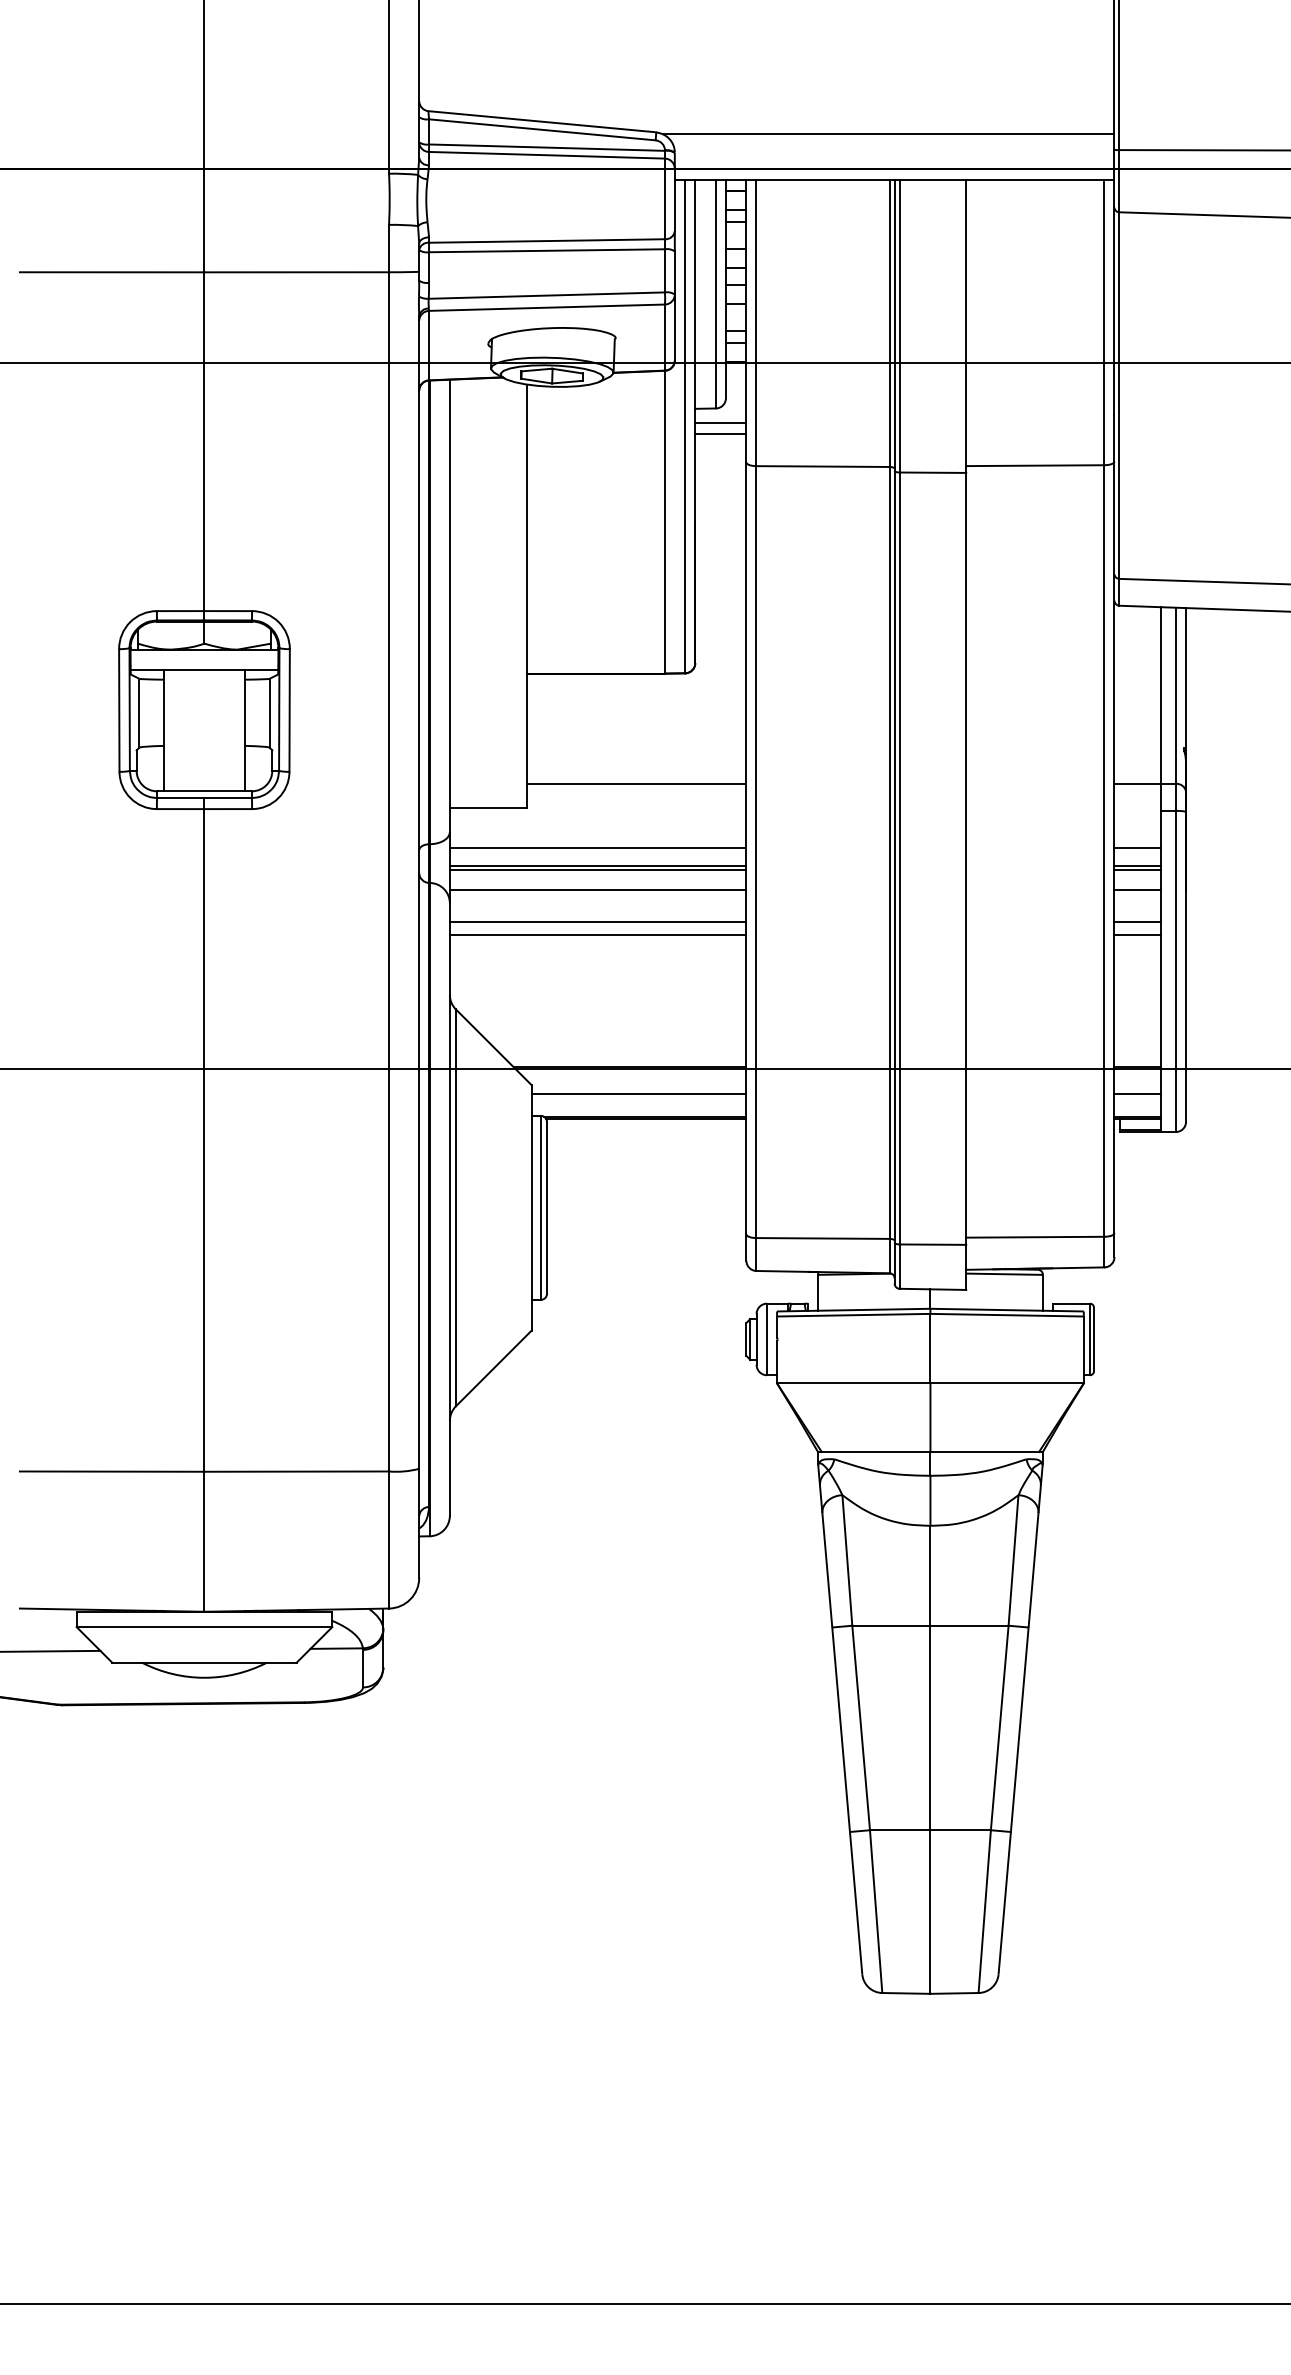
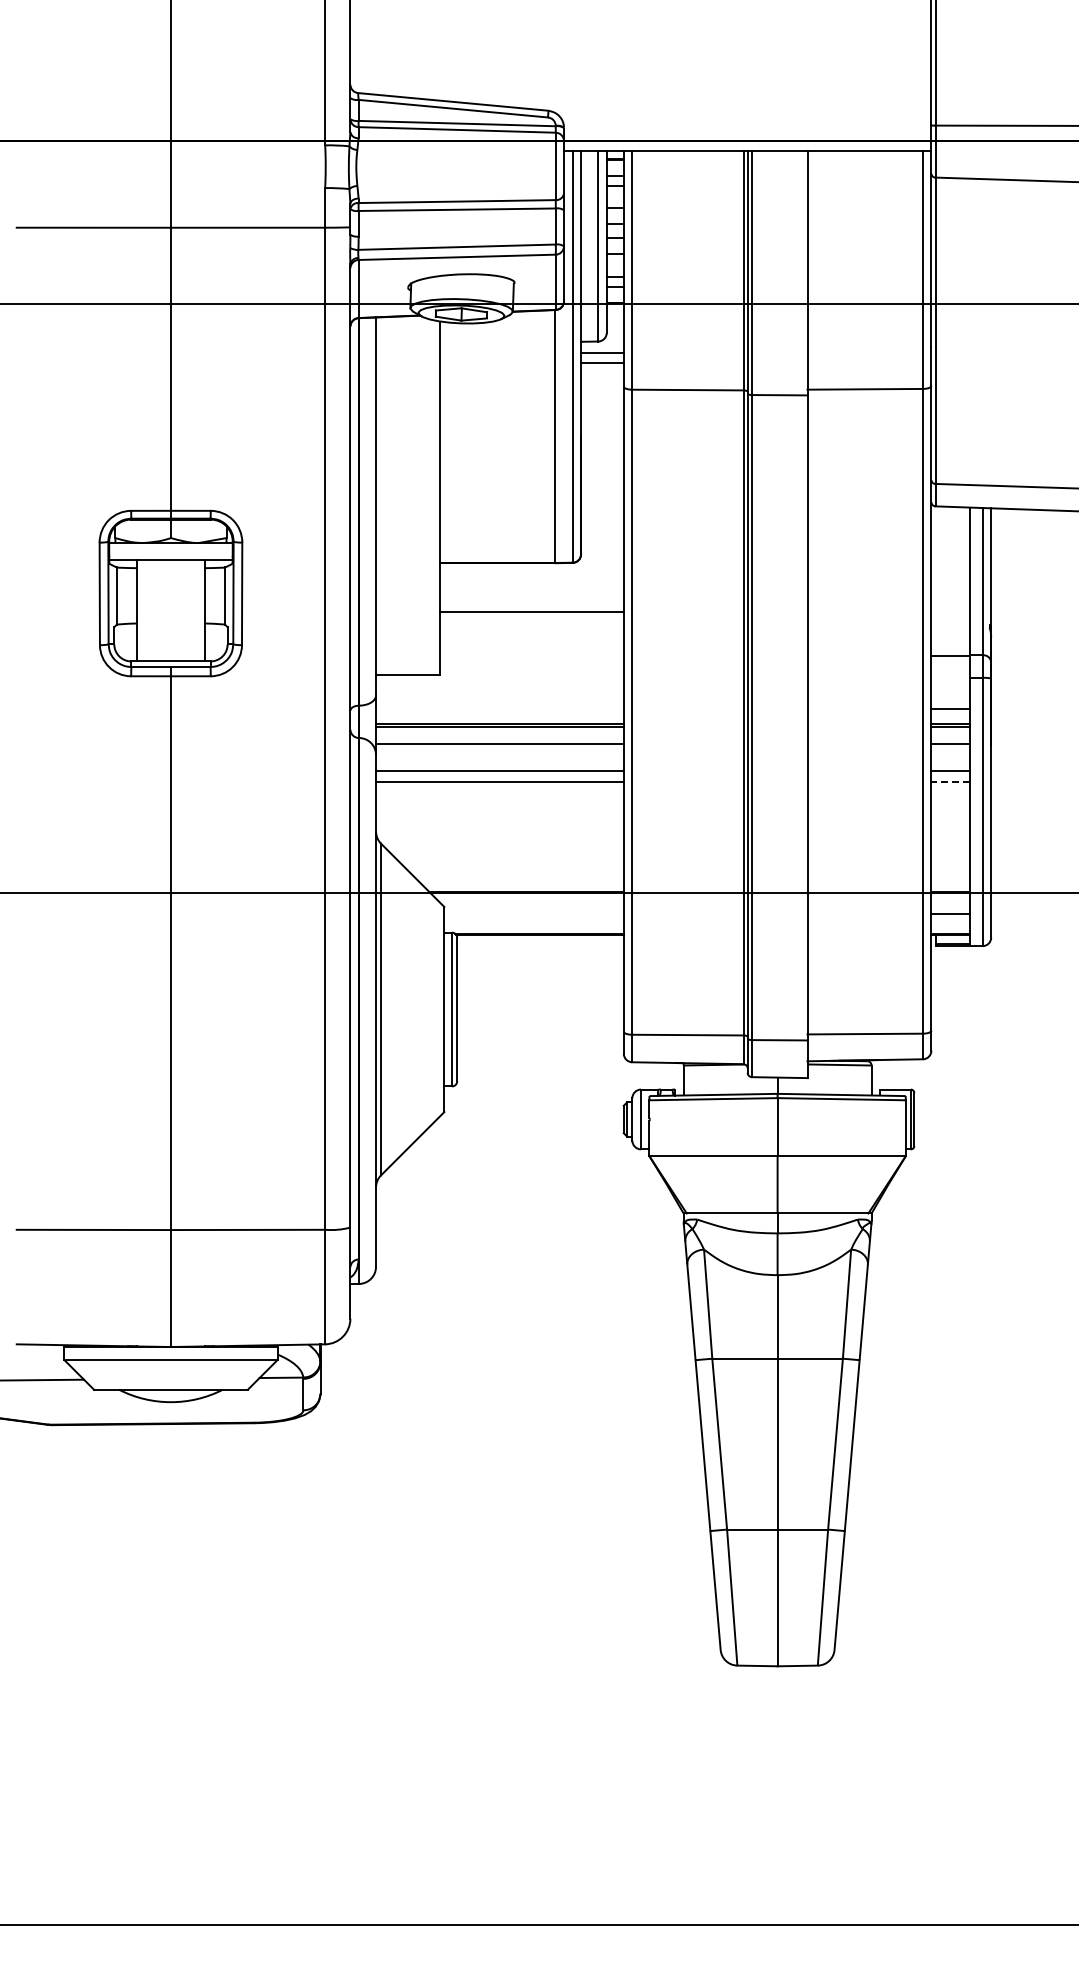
line: (888, 134) -> (742, 112), removed
line: (635, 784) -> (531, 611), moved
line: (597, 848) -> (499, 709), removed
line: (1137, 934) -> (950, 781), solid -> dashed
line: (638, 1094) -> (533, 914), removed

